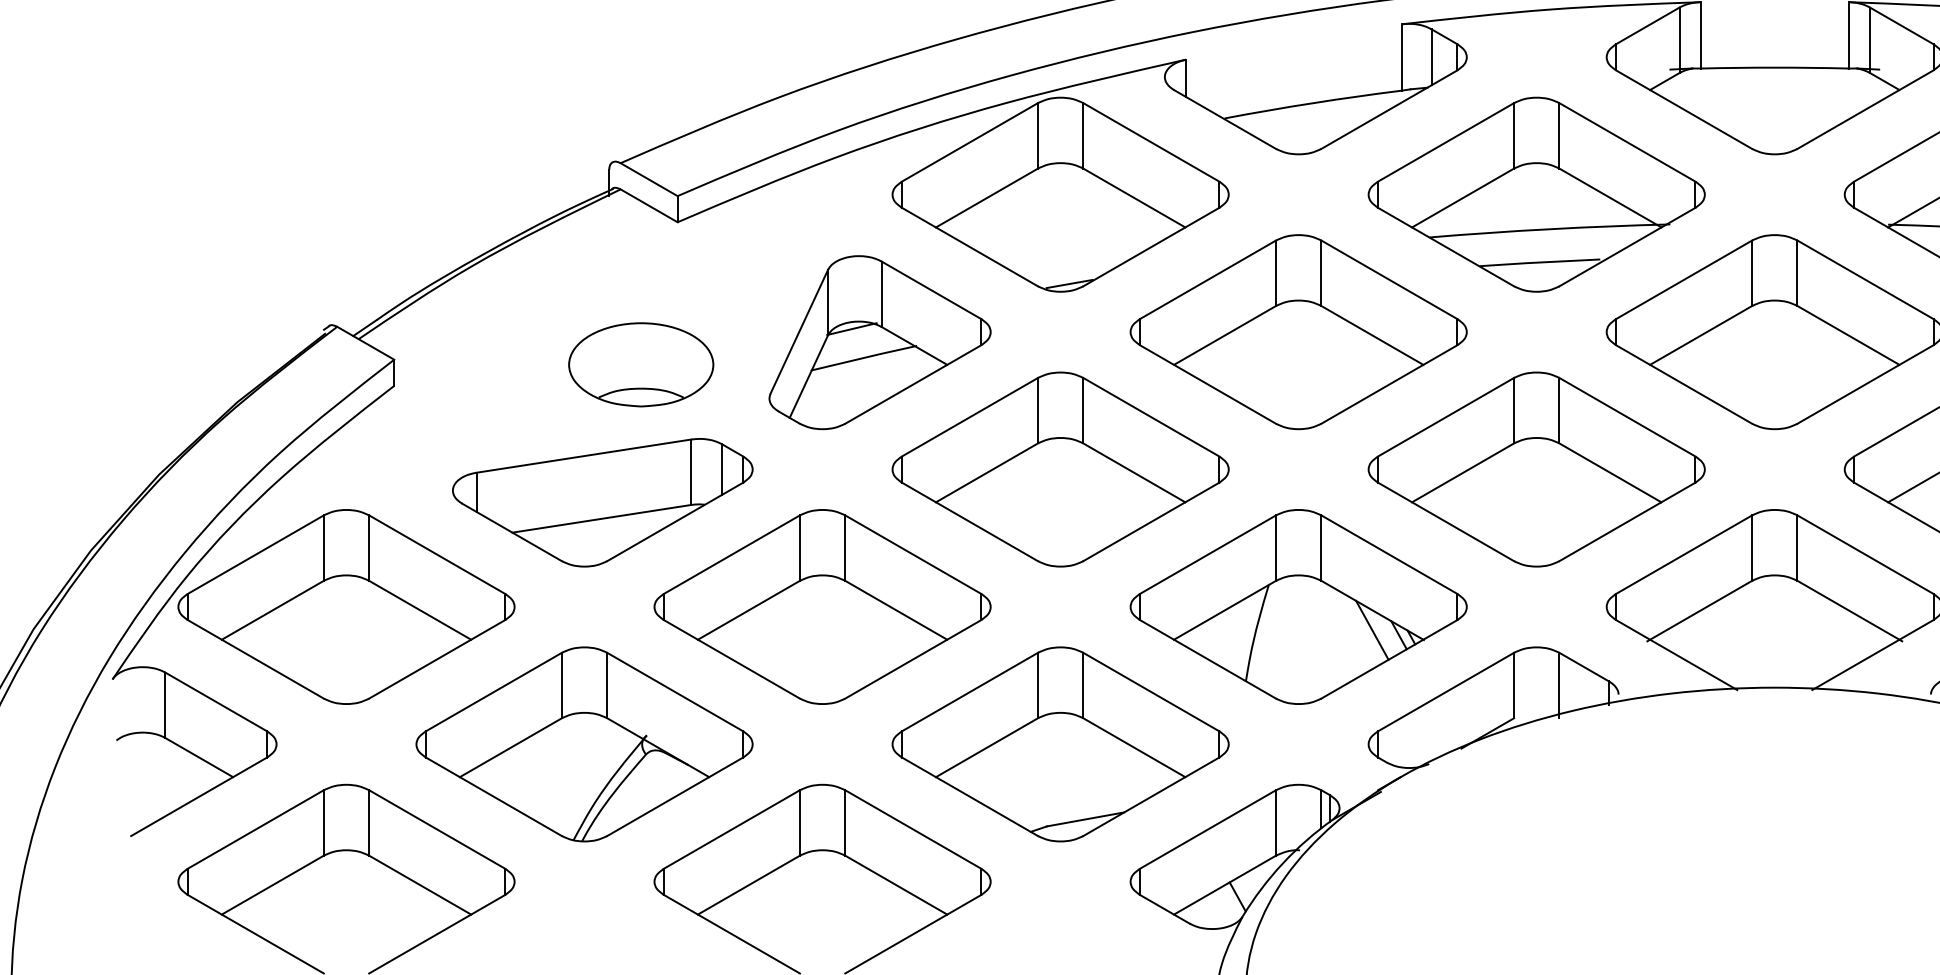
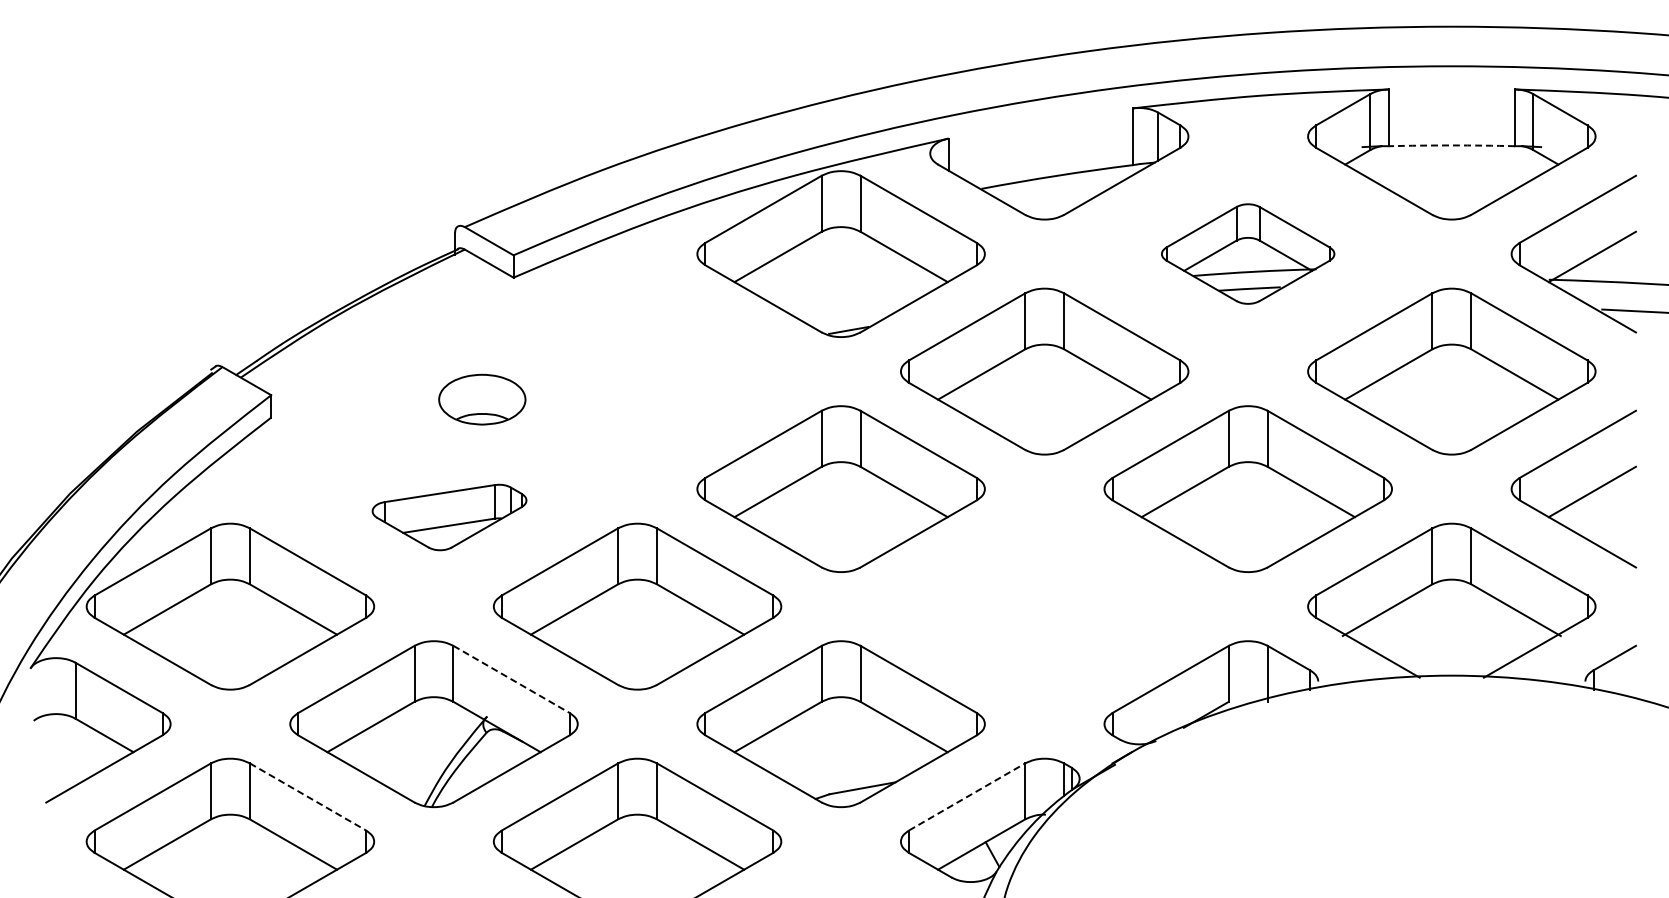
arc: (1774, 67) -> (1451, 145), solid -> dashed
part: (1535, 194) -> (1247, 253), size x0.6
part: (879, 342) -> (686, 380), removed
part: (640, 364) -> (481, 399), size x0.7
part: (602, 502) -> (449, 517), size x0.6
part: (1298, 606) -> (1044, 606), removed
line: (675, 692) -> (511, 679), solid -> dashed
line: (1208, 828) -> (967, 796), solid -> dashed
line: (437, 830) -> (308, 797), solid -> dashed

